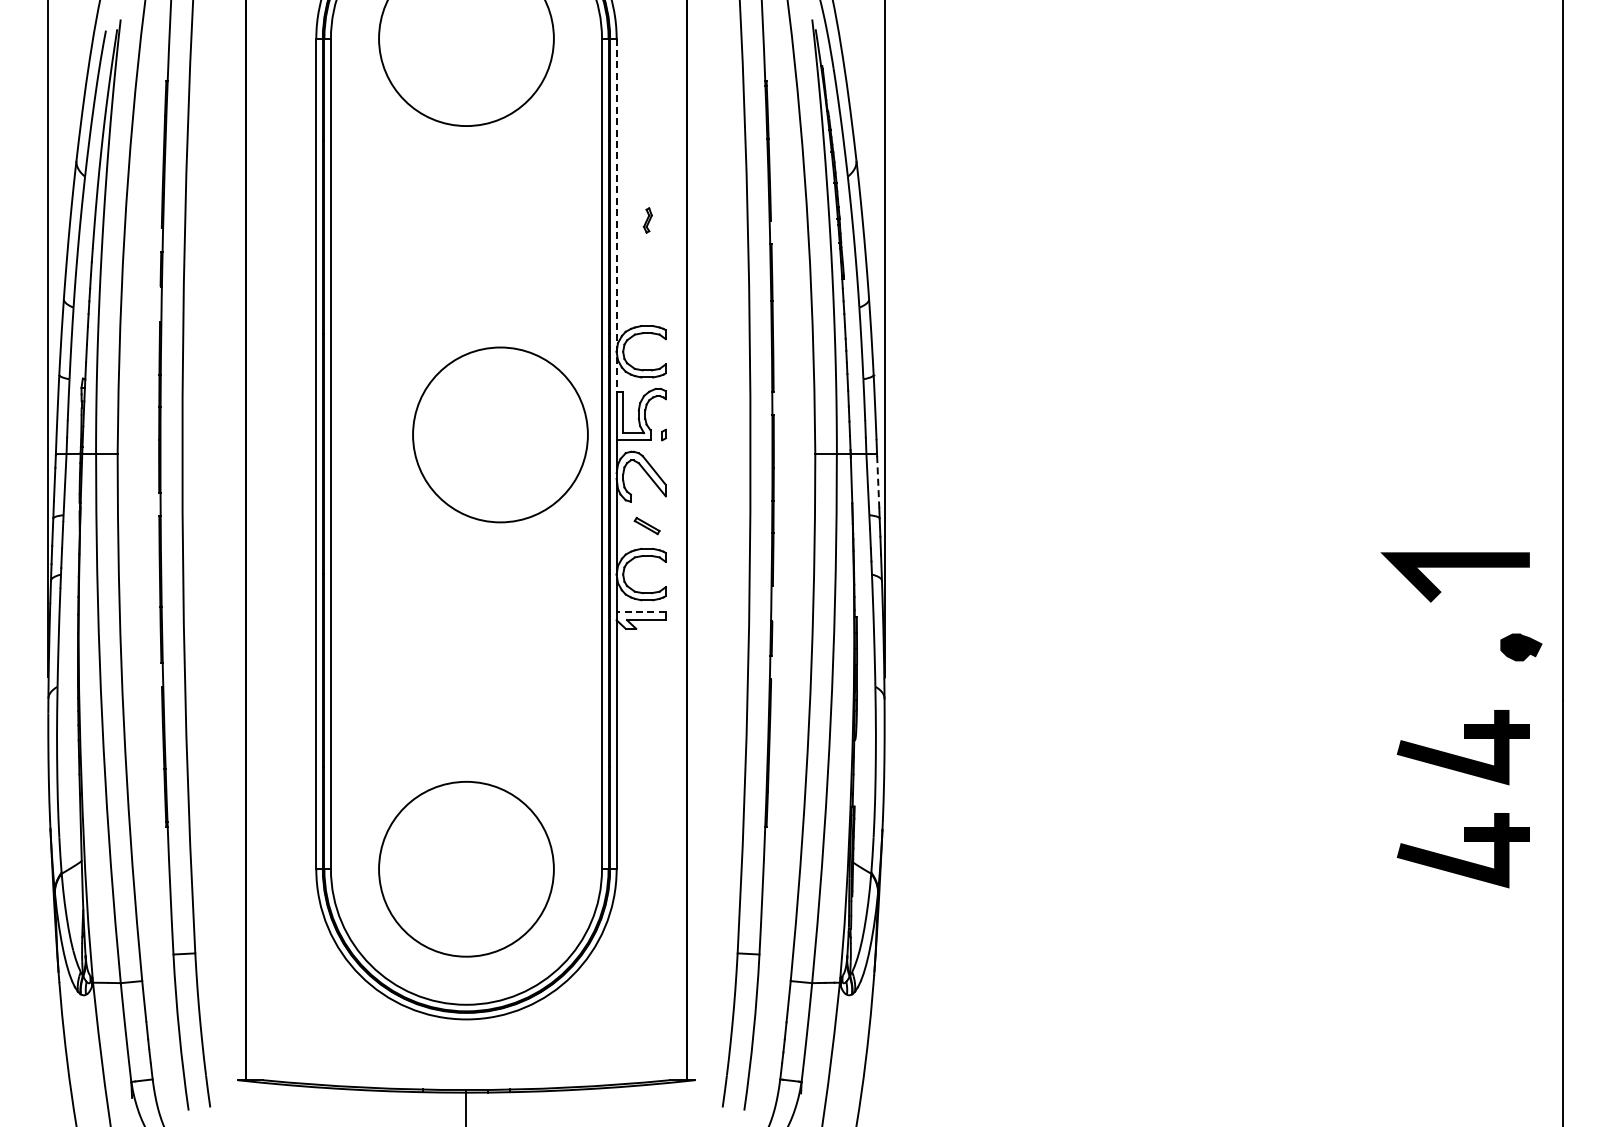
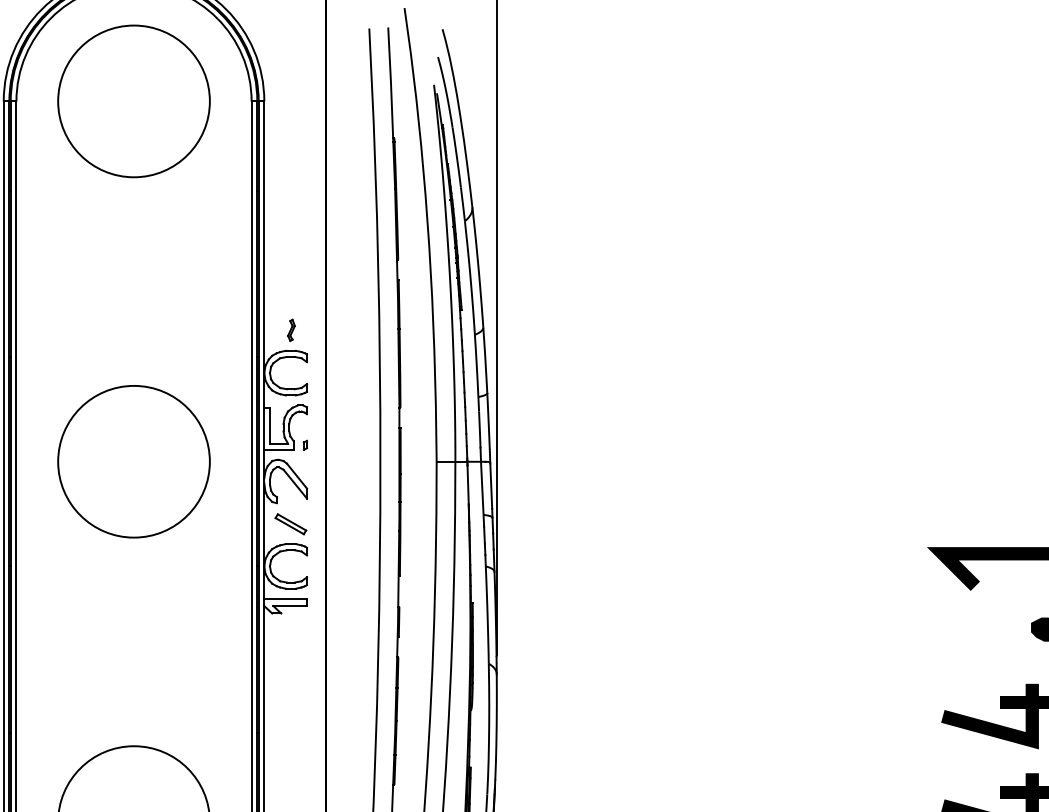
line: (616, 215) -> (264, 254), dashed -> solid
part: (647, 220) -> (291, 330), moved
circle: (500, 434) -> (134, 461), moved
line: (878, 482) -> (491, 486), dashed -> solid
part: (646, 525) -> (290, 523), size x1.43
line: (641, 611) -> (285, 598), dashed -> solid

